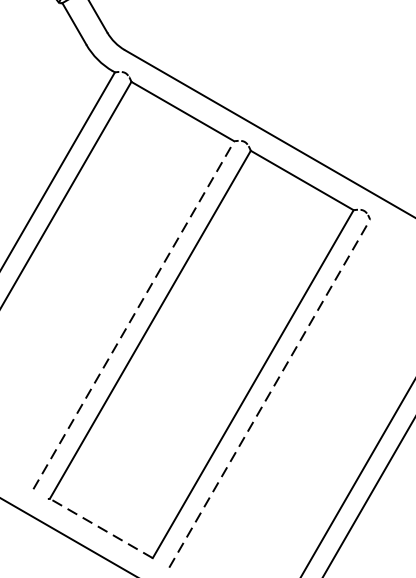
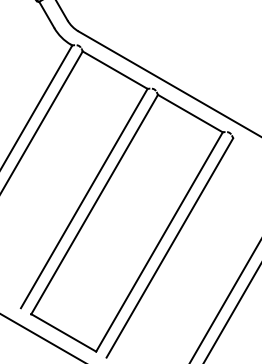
line: (134, 315) -> (84, 198), dashed -> solid
line: (269, 392) -> (169, 247), dashed -> solid
line: (100, 527) -> (63, 332), dashed -> solid

